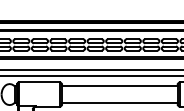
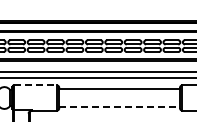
line: (39, 82) -> (35, 85), solid -> dashed
line: (120, 103) -> (120, 107), solid -> dashed

